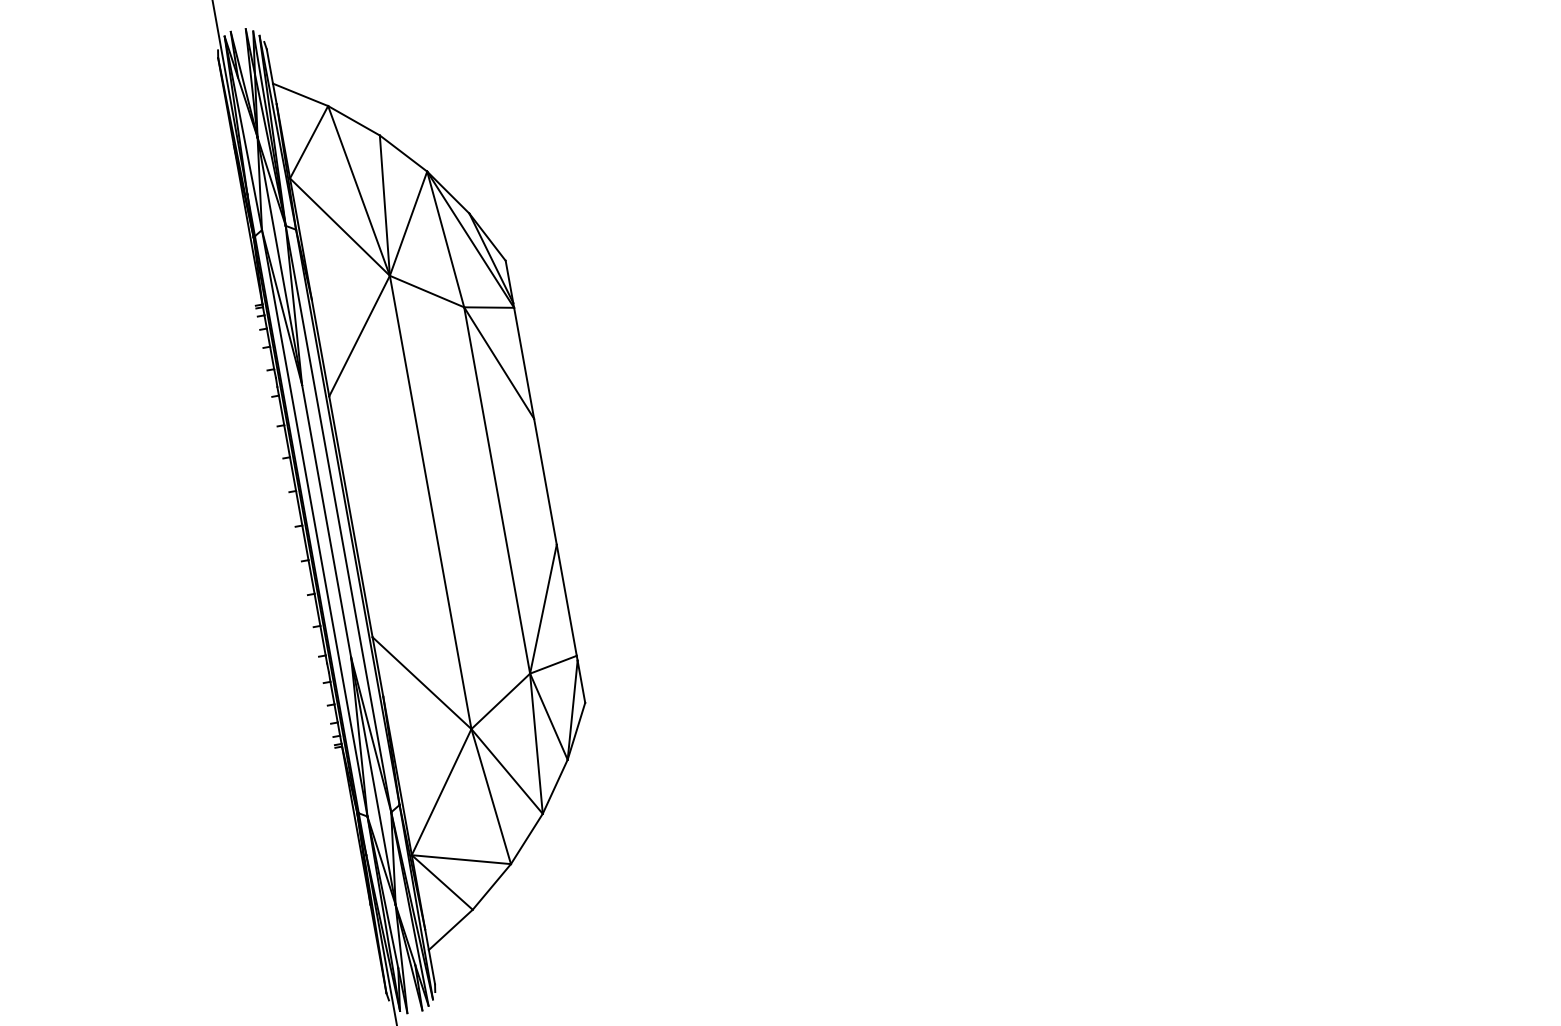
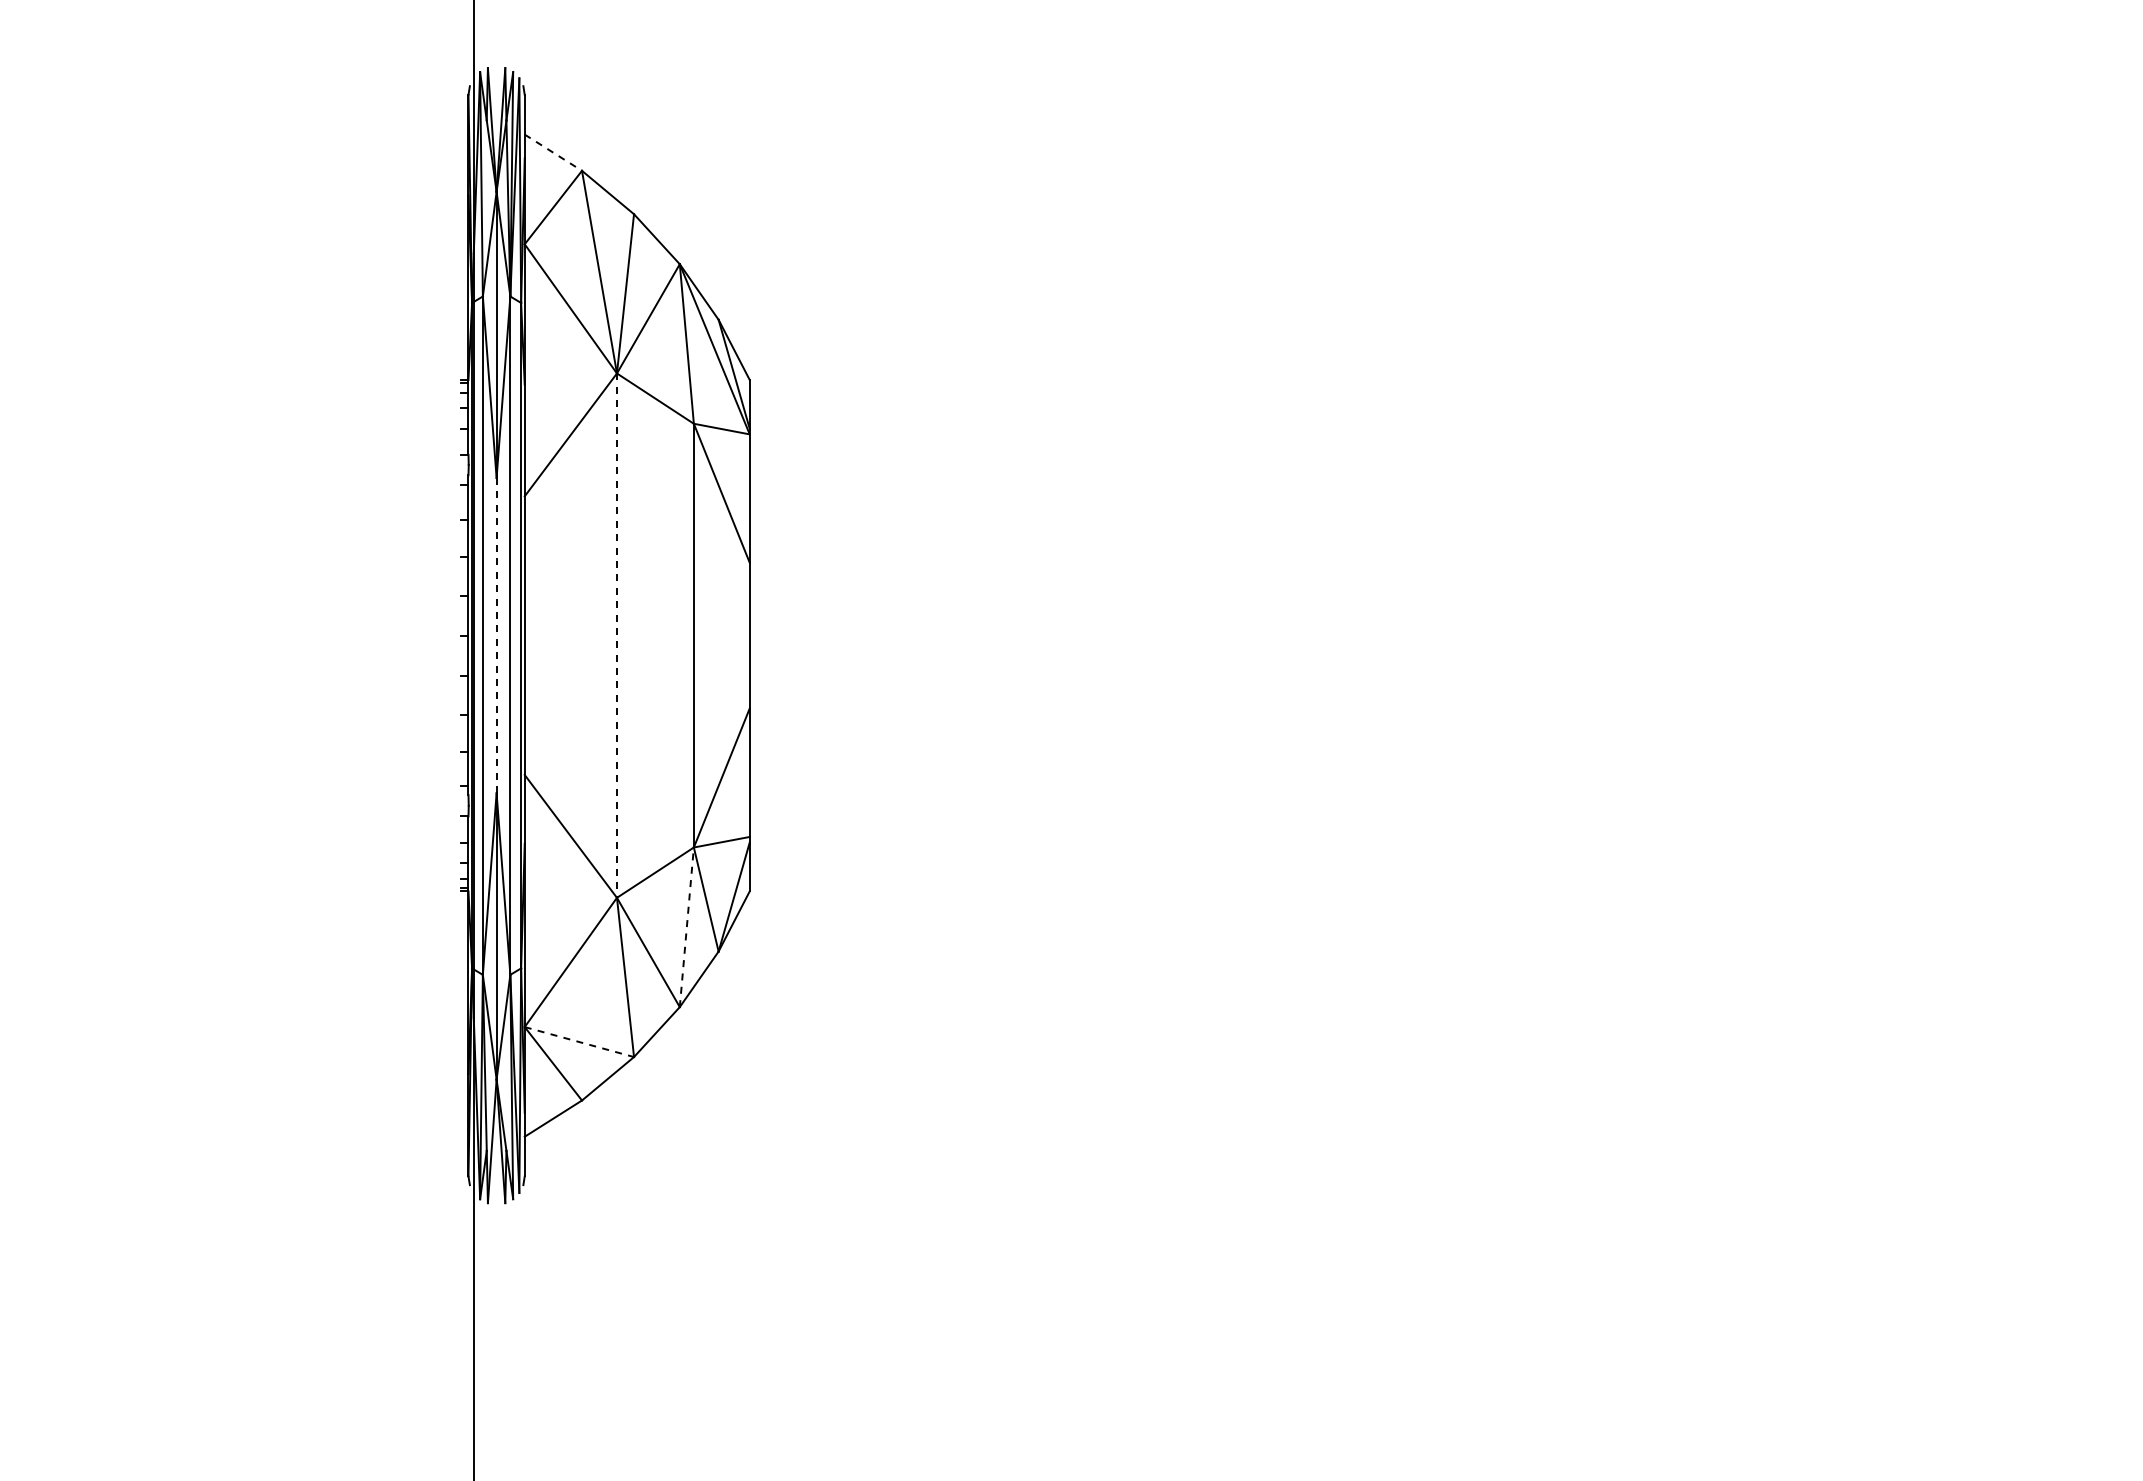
line: (300, 94) -> (553, 152), solid -> dashed
line: (430, 503) -> (616, 636), solid -> dashed
line: (326, 521) -> (496, 635), solid -> dashed
line: (536, 743) -> (686, 926), solid -> dashed
line: (461, 860) -> (579, 1042), solid -> dashed

